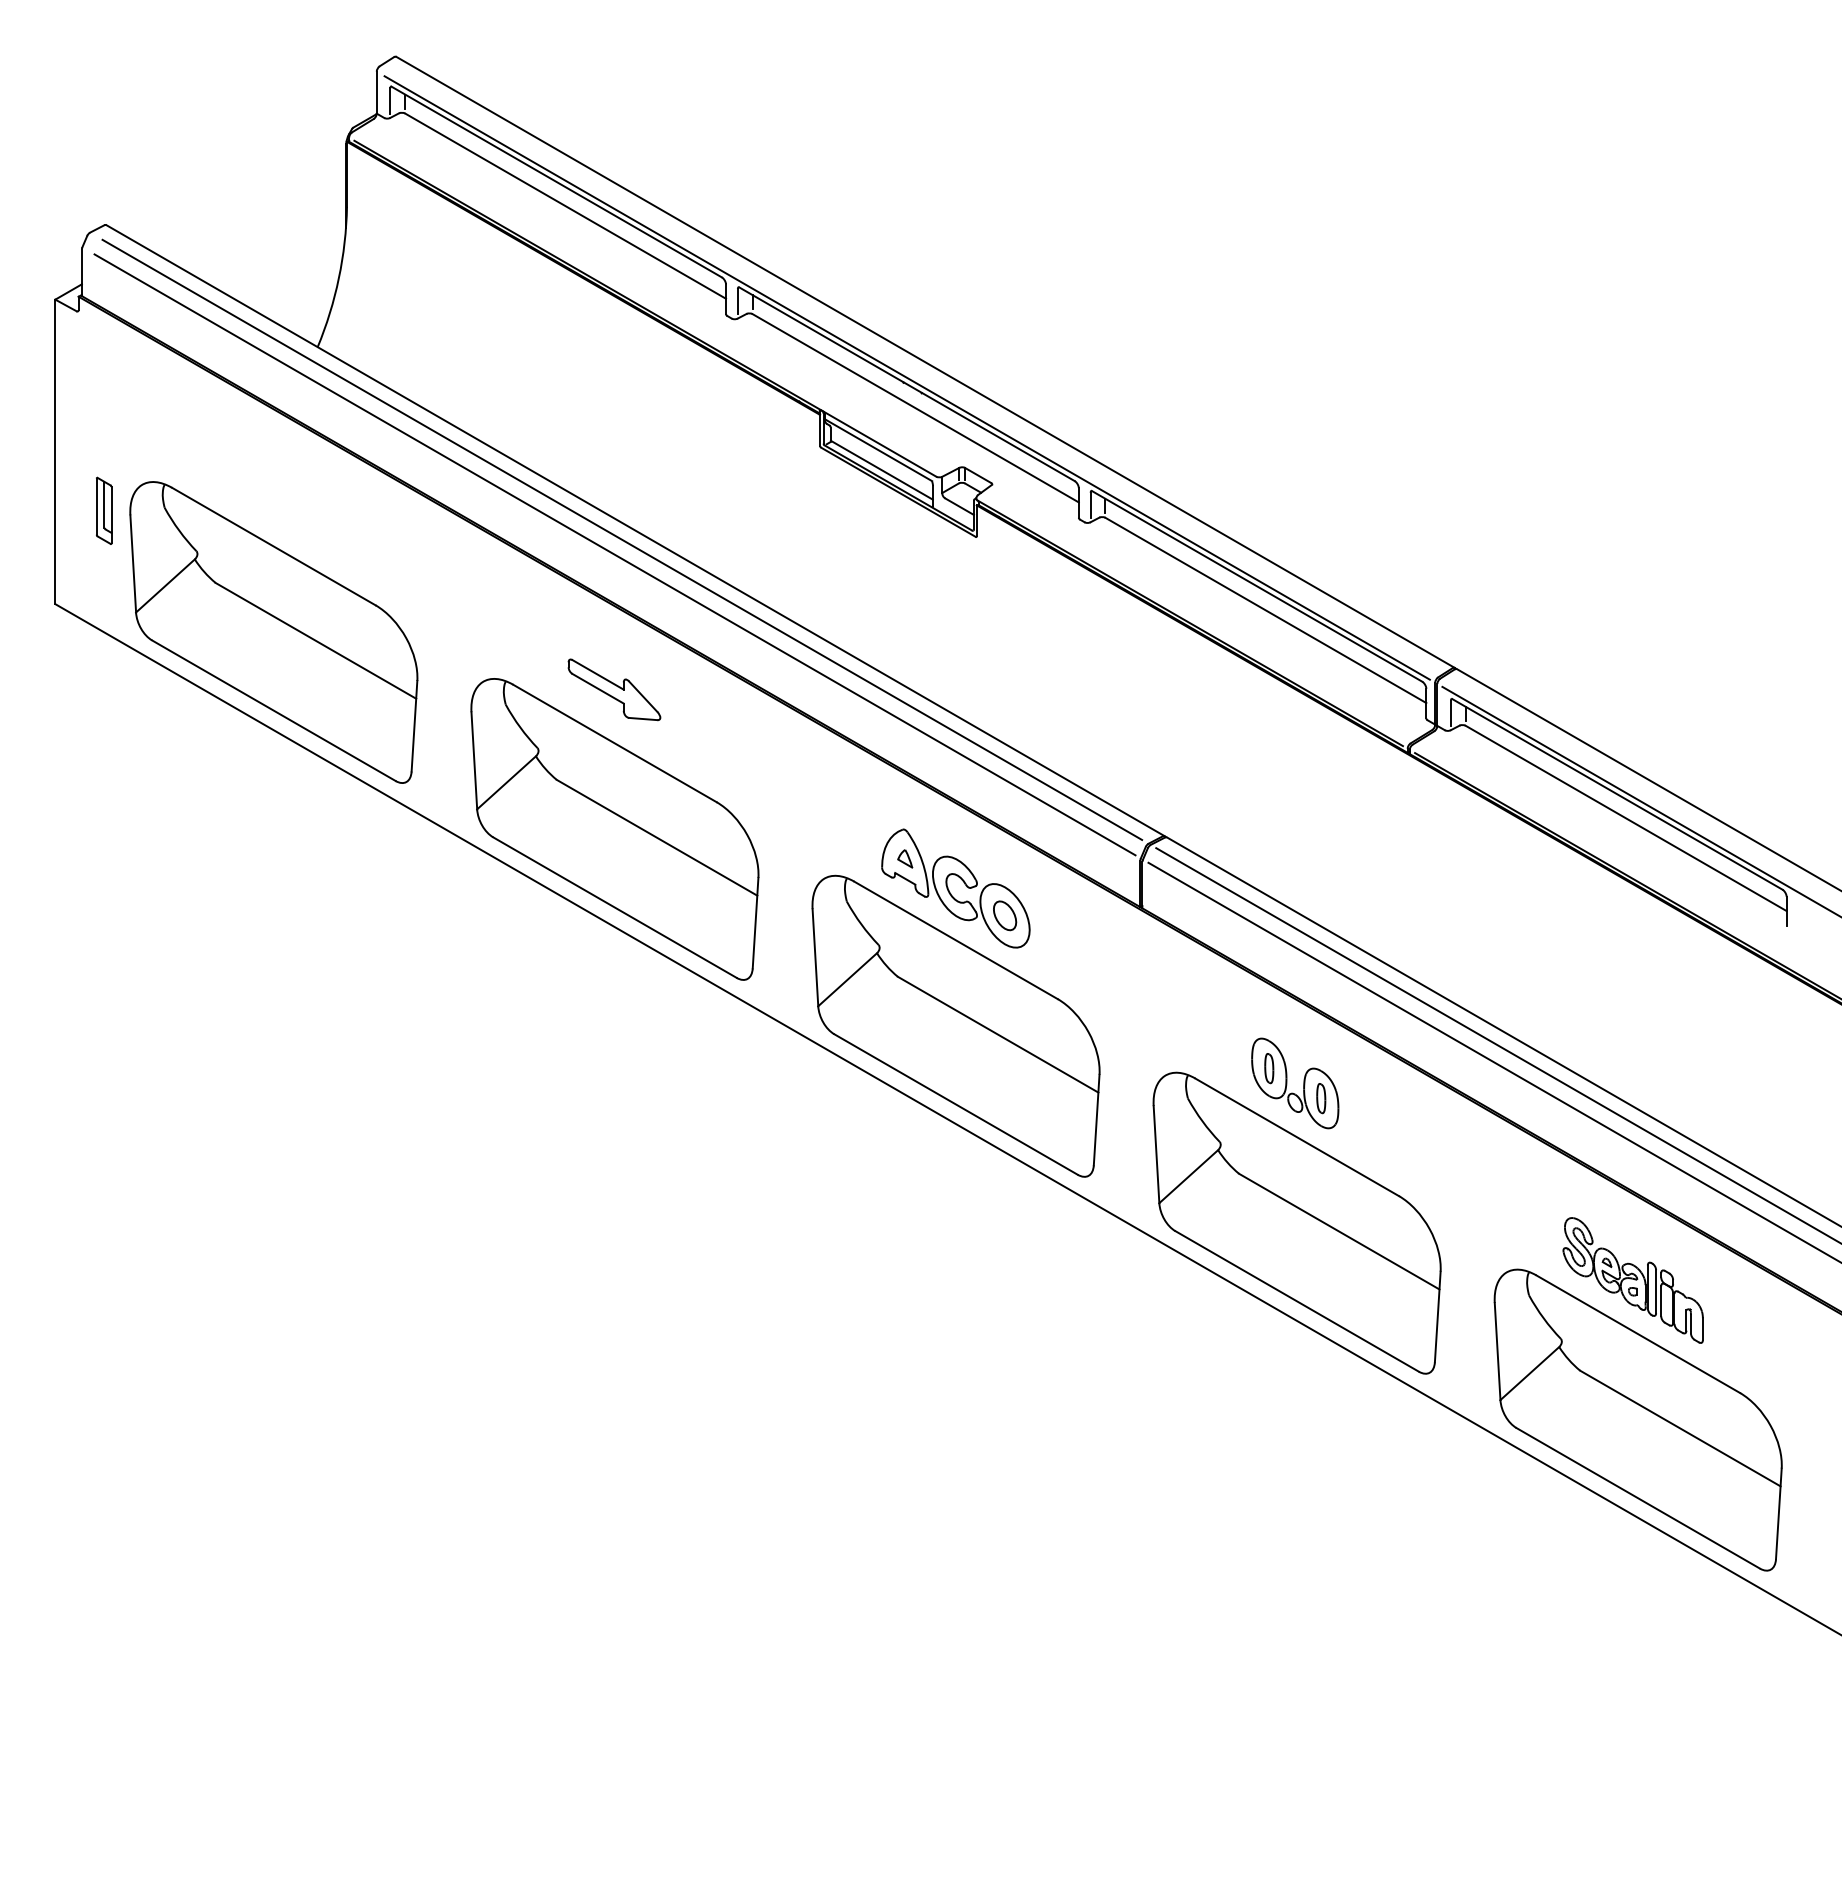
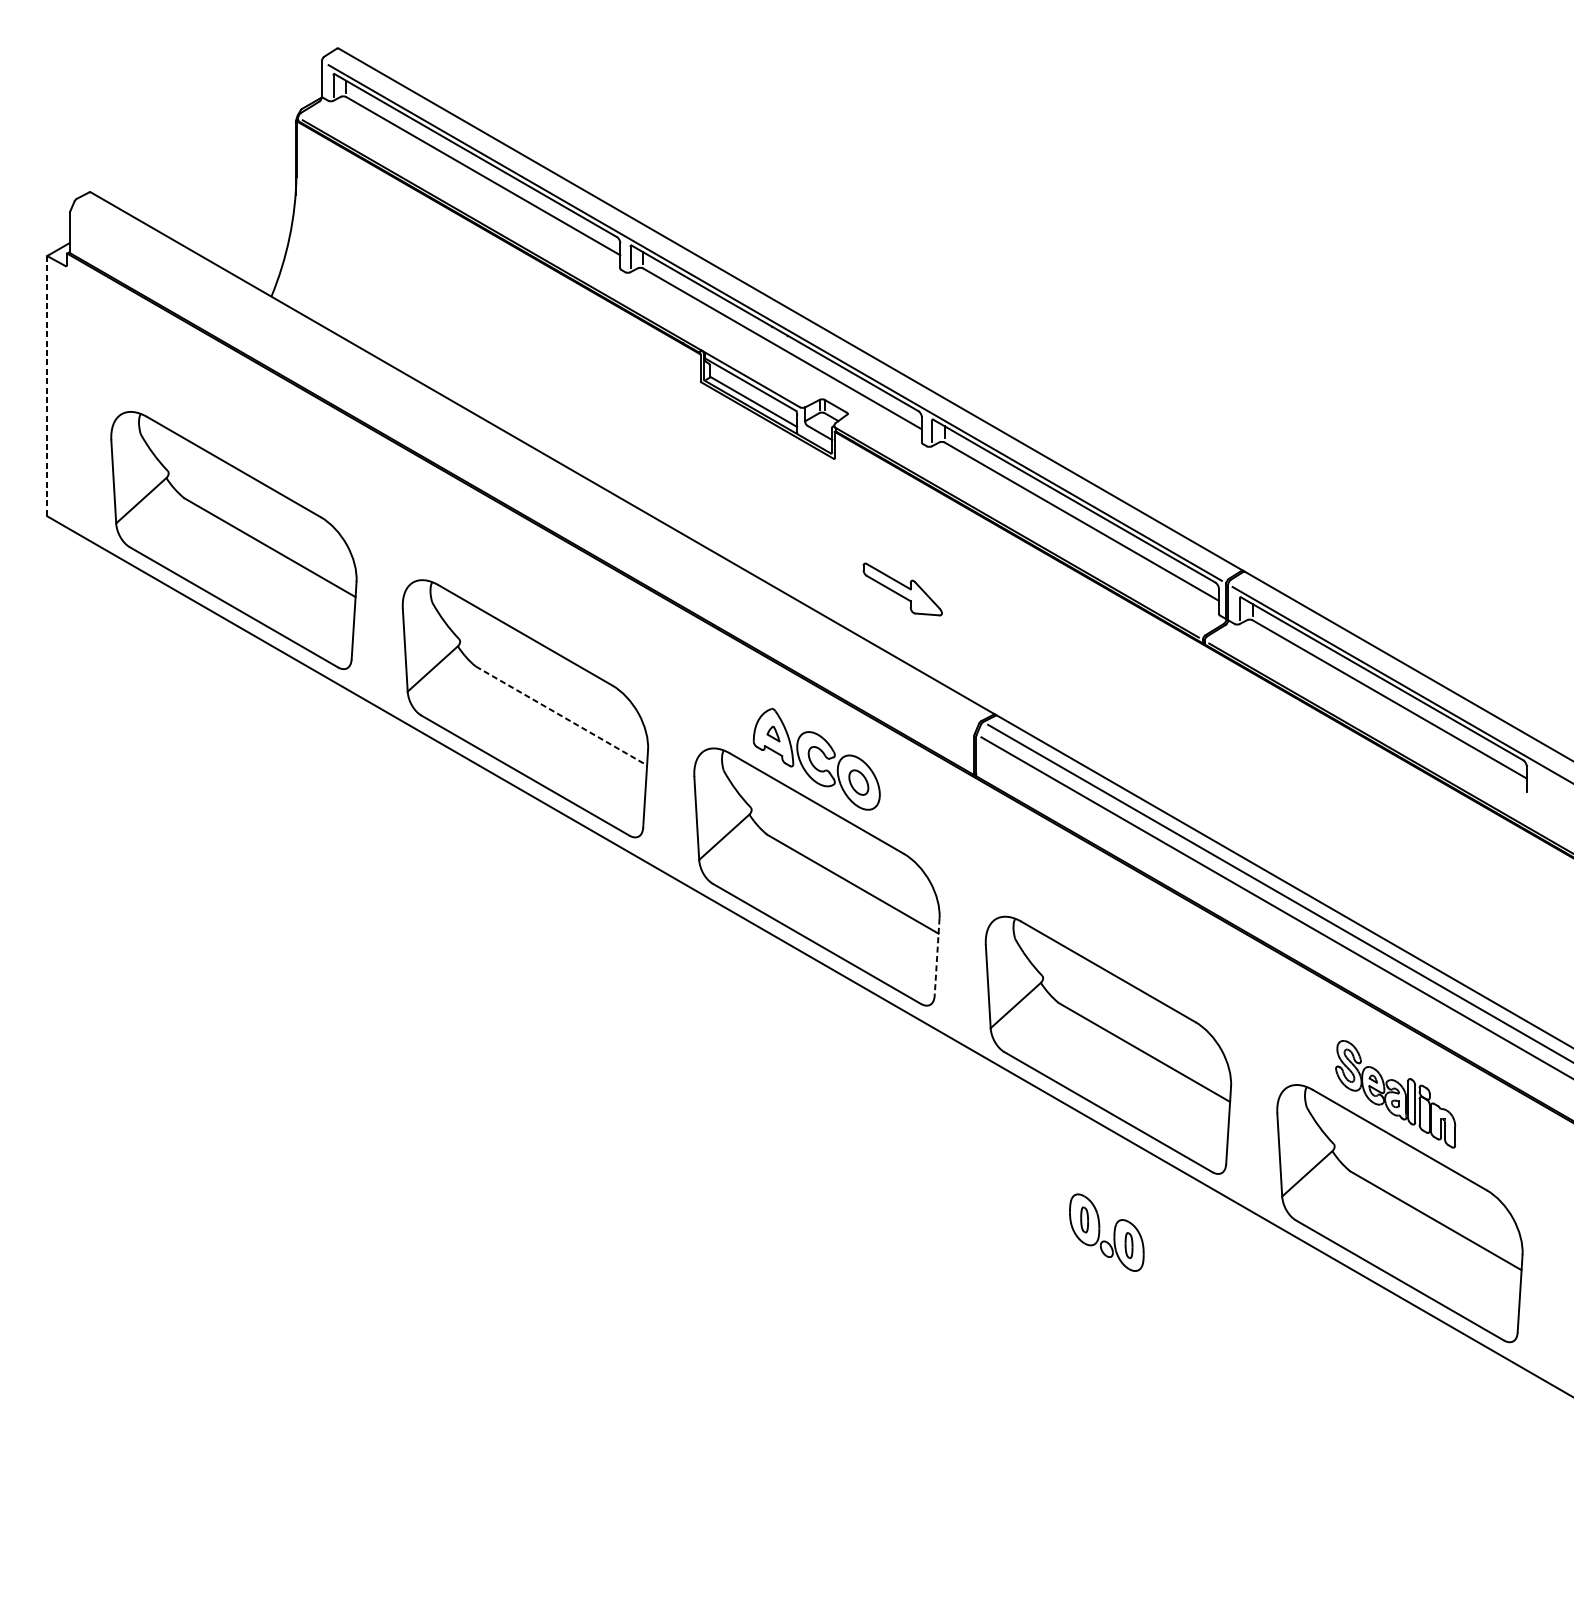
line: (55, 452) -> (47, 386), solid -> dashed
part: (104, 510) -> (89, 436), removed
line: (622, 539) -> (531, 461), removed
line: (614, 554) -> (525, 473), removed
part: (614, 689) -> (902, 589), moved
line: (657, 837) -> (561, 715), solid -> dashed
part: (1287, 1083) -> (1100, 1232), moved
line: (1096, 1120) -> (936, 957), solid -> dashed

